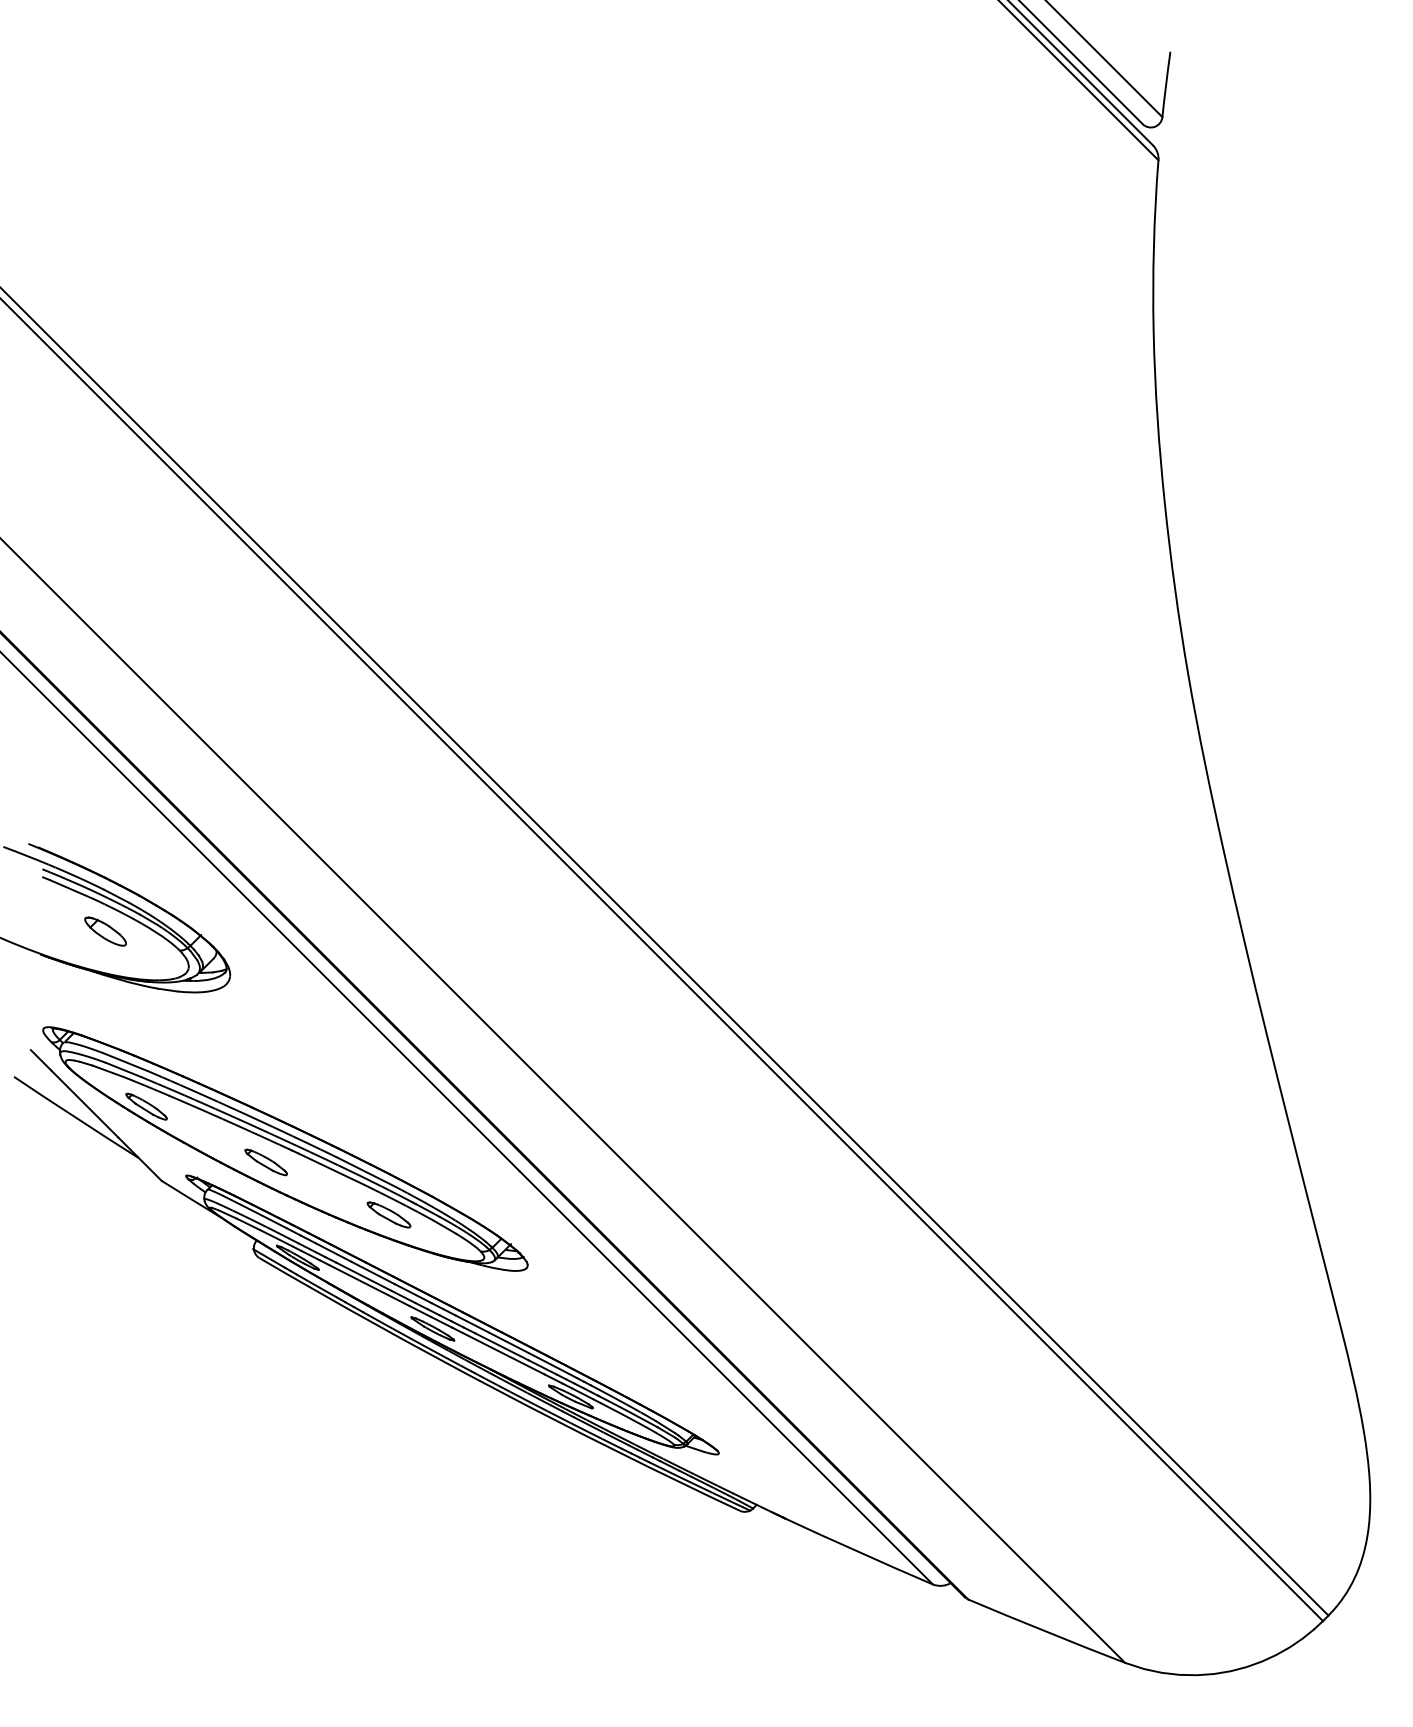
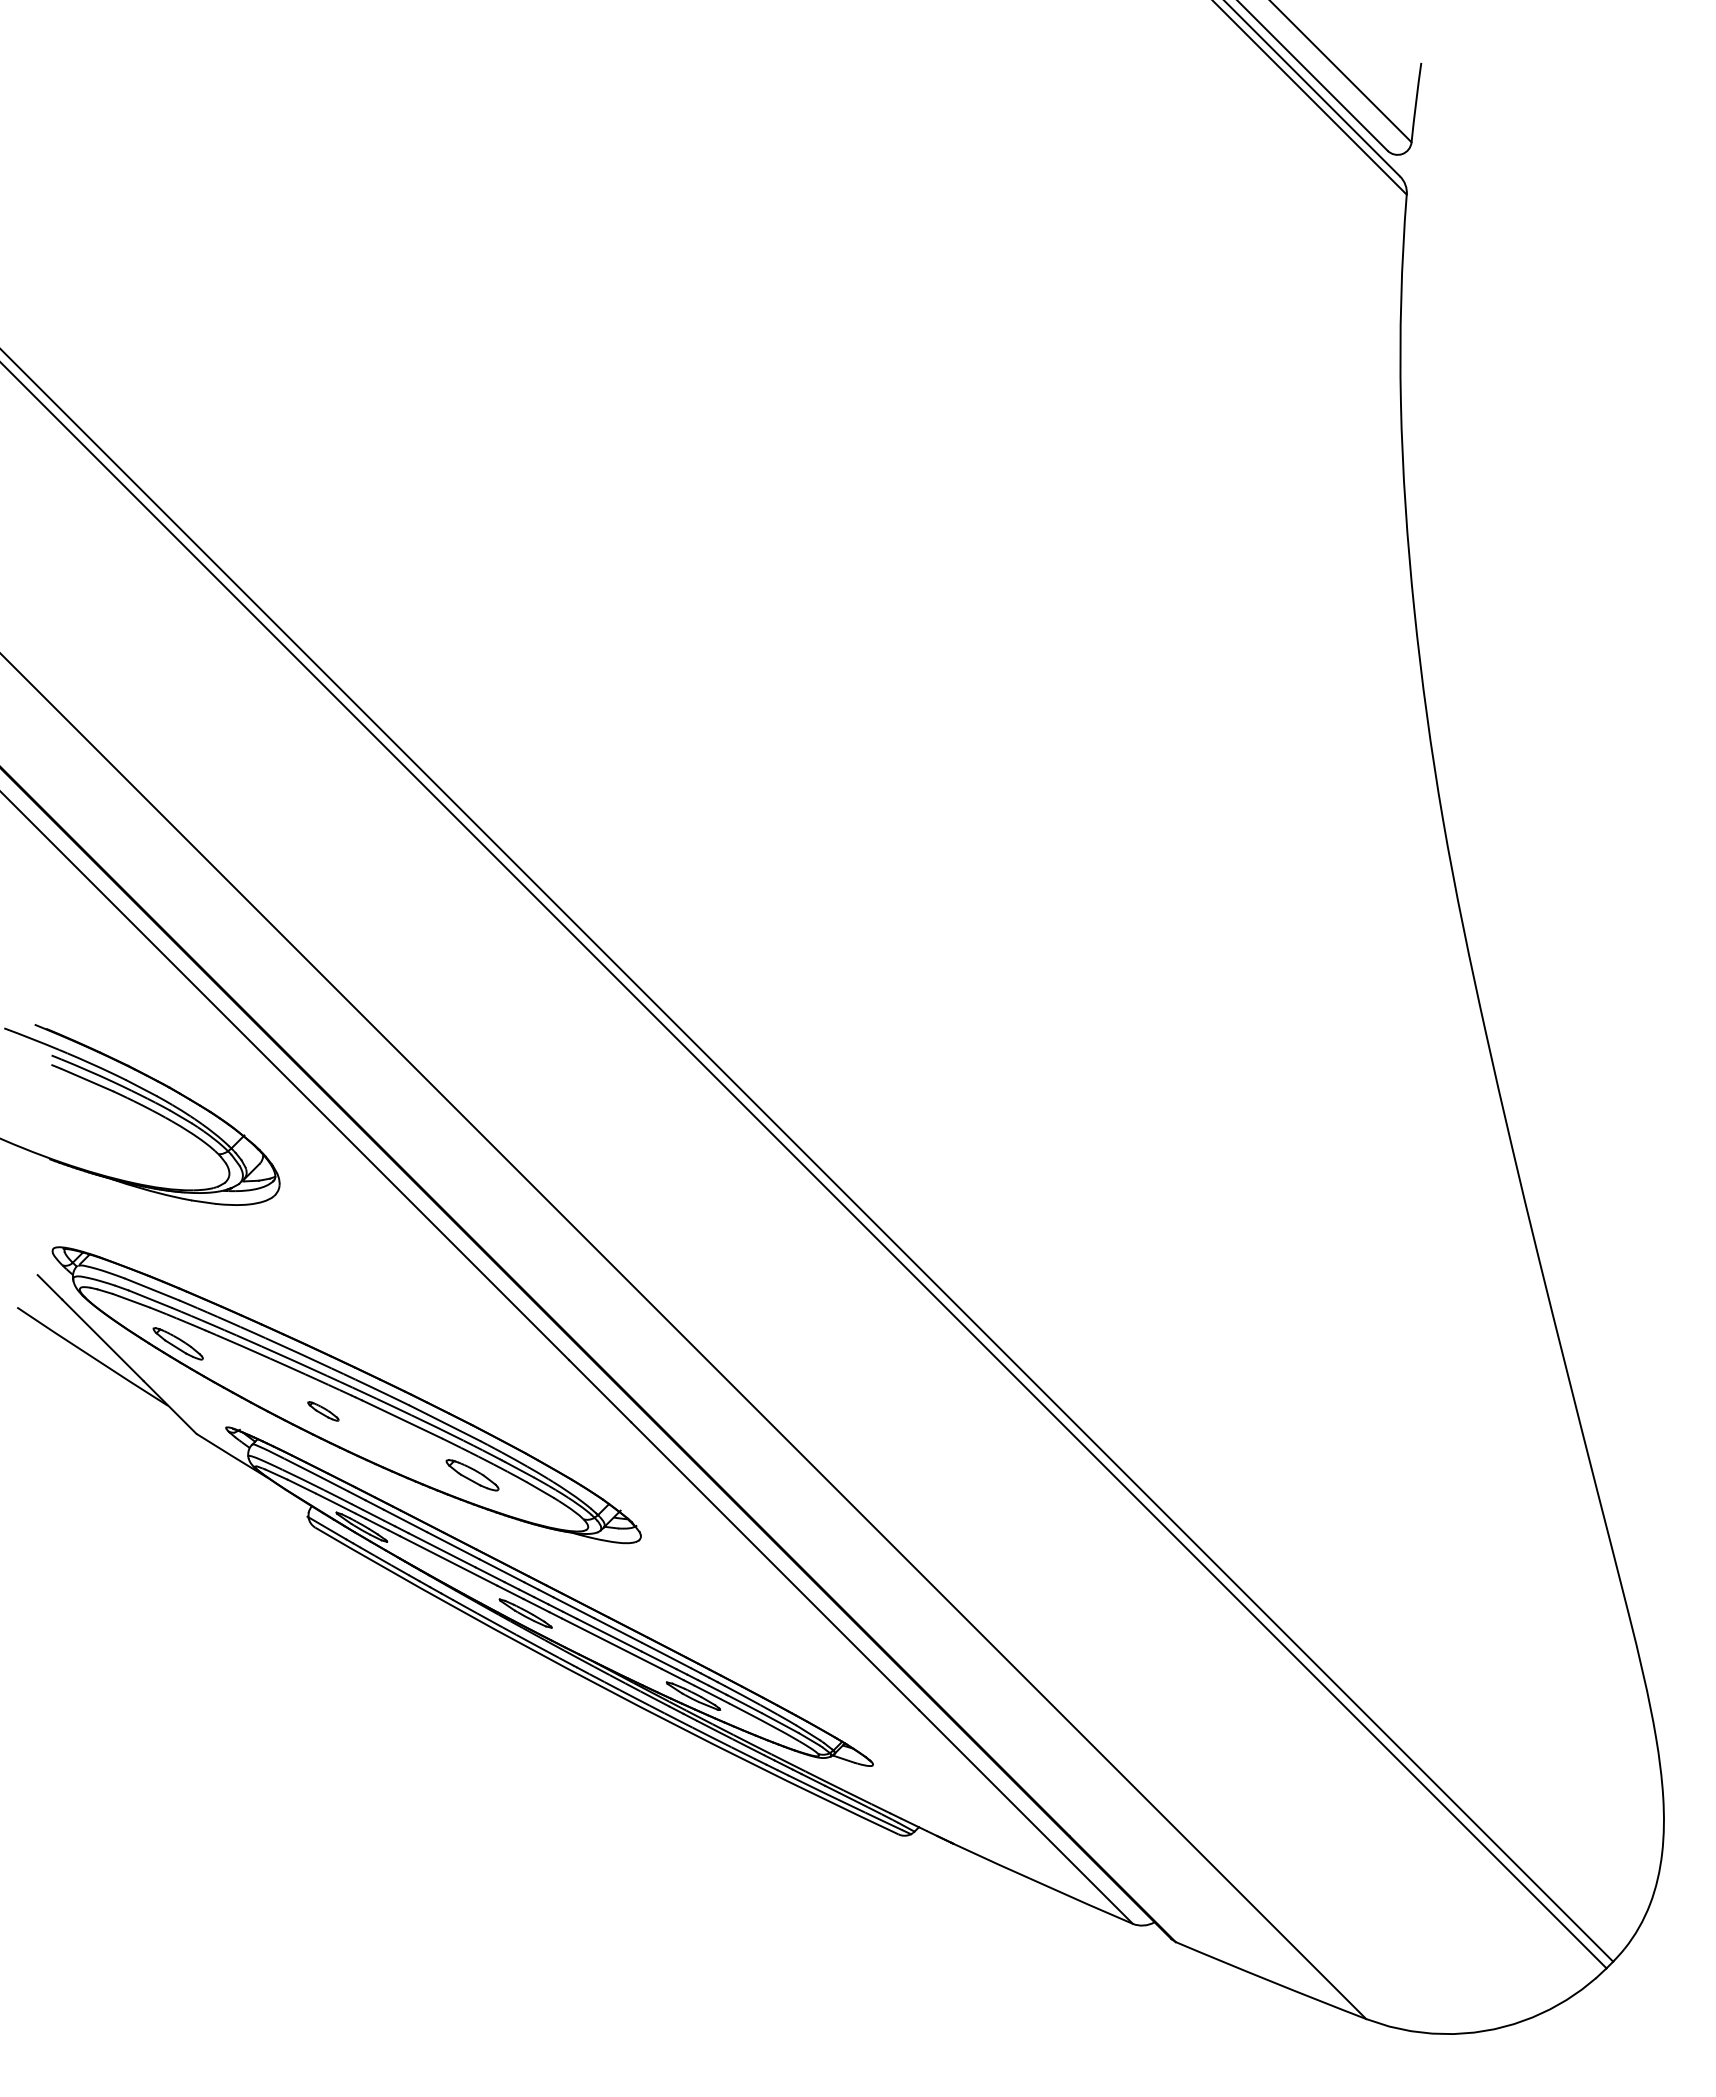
part: (105, 931) -> (128, 1131), removed
part: (266, 1162) -> (323, 1411), size x0.6

